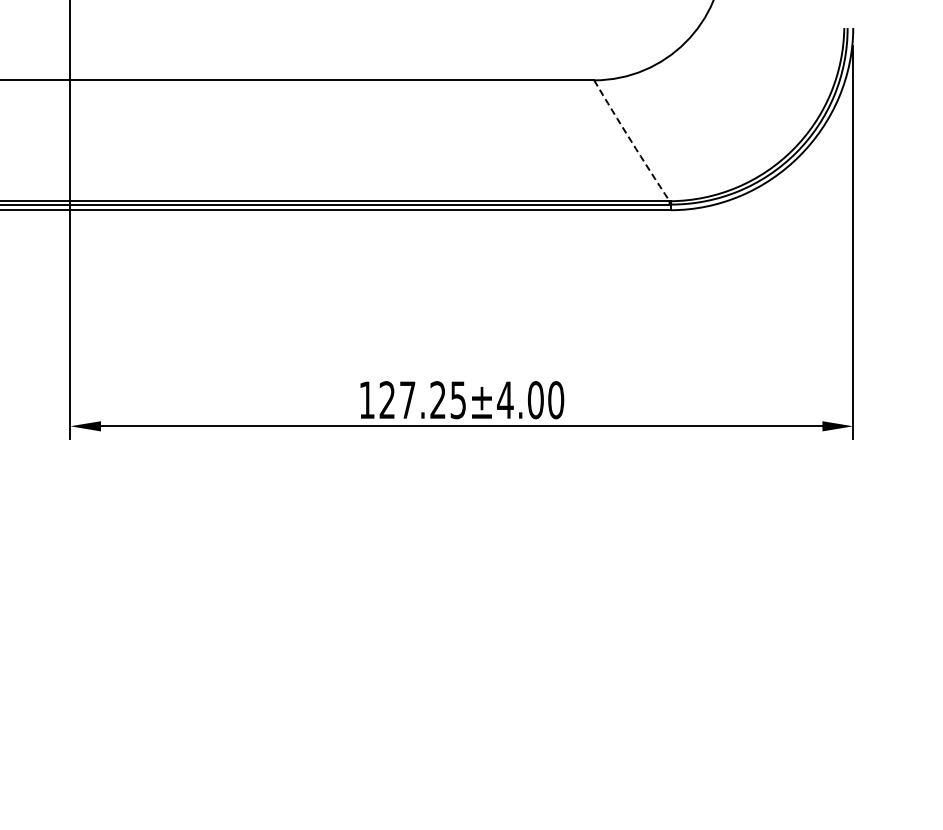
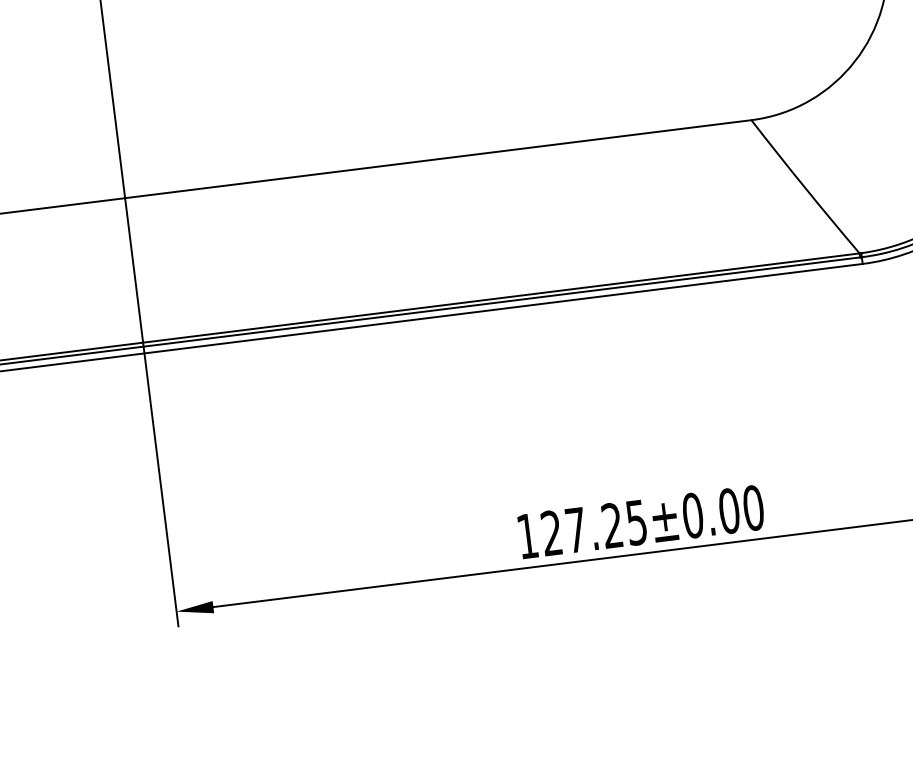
arc: (631, 141) -> (805, 187), dashed -> solid
text: (505, 400) -> (693, 516), 127.25±4.00 -> 127.25±0.00

